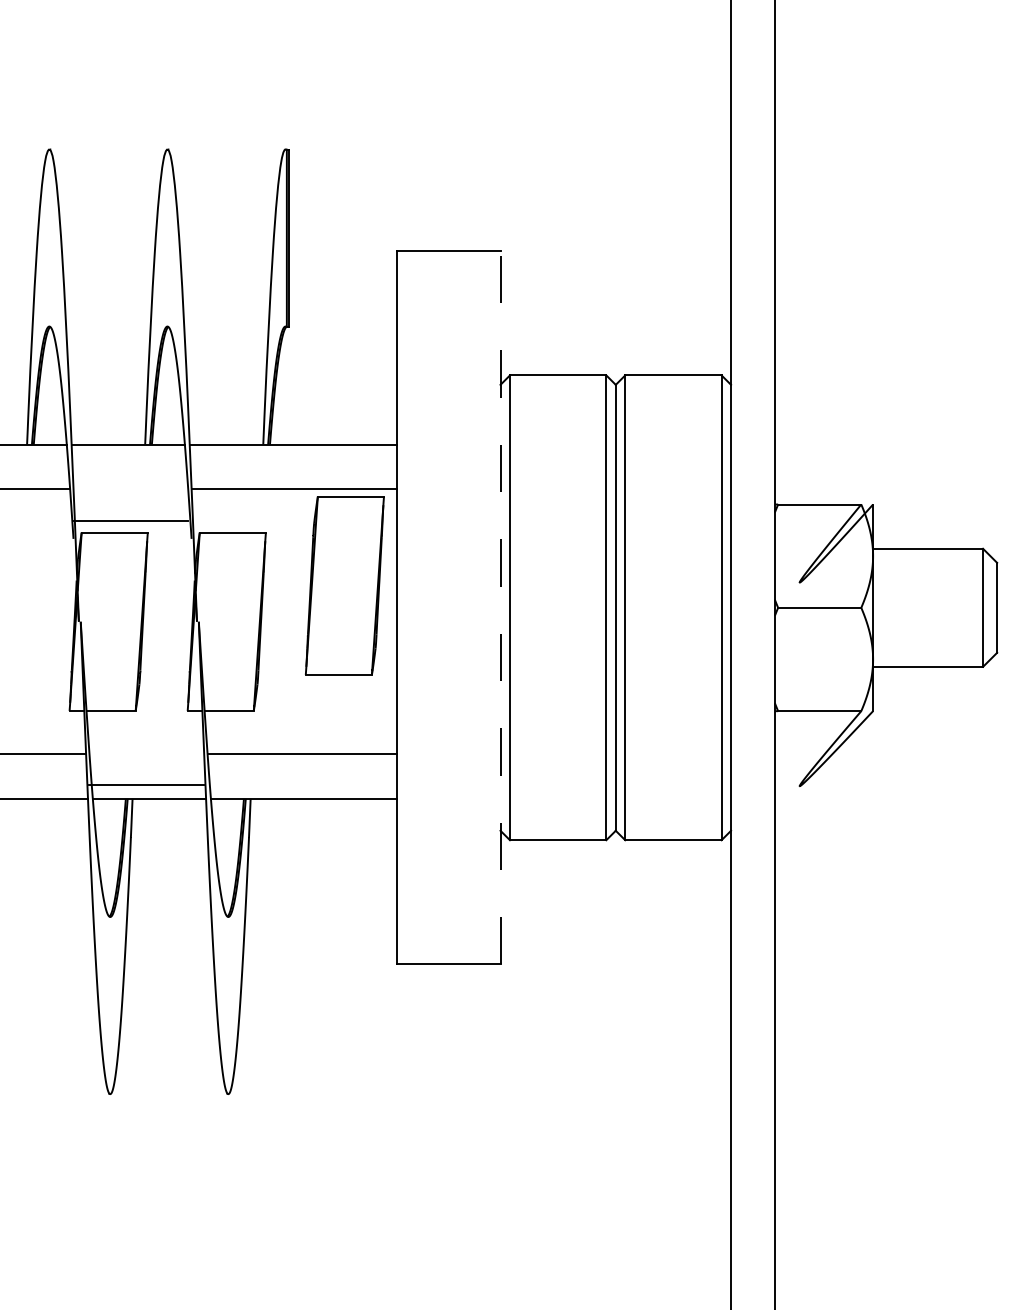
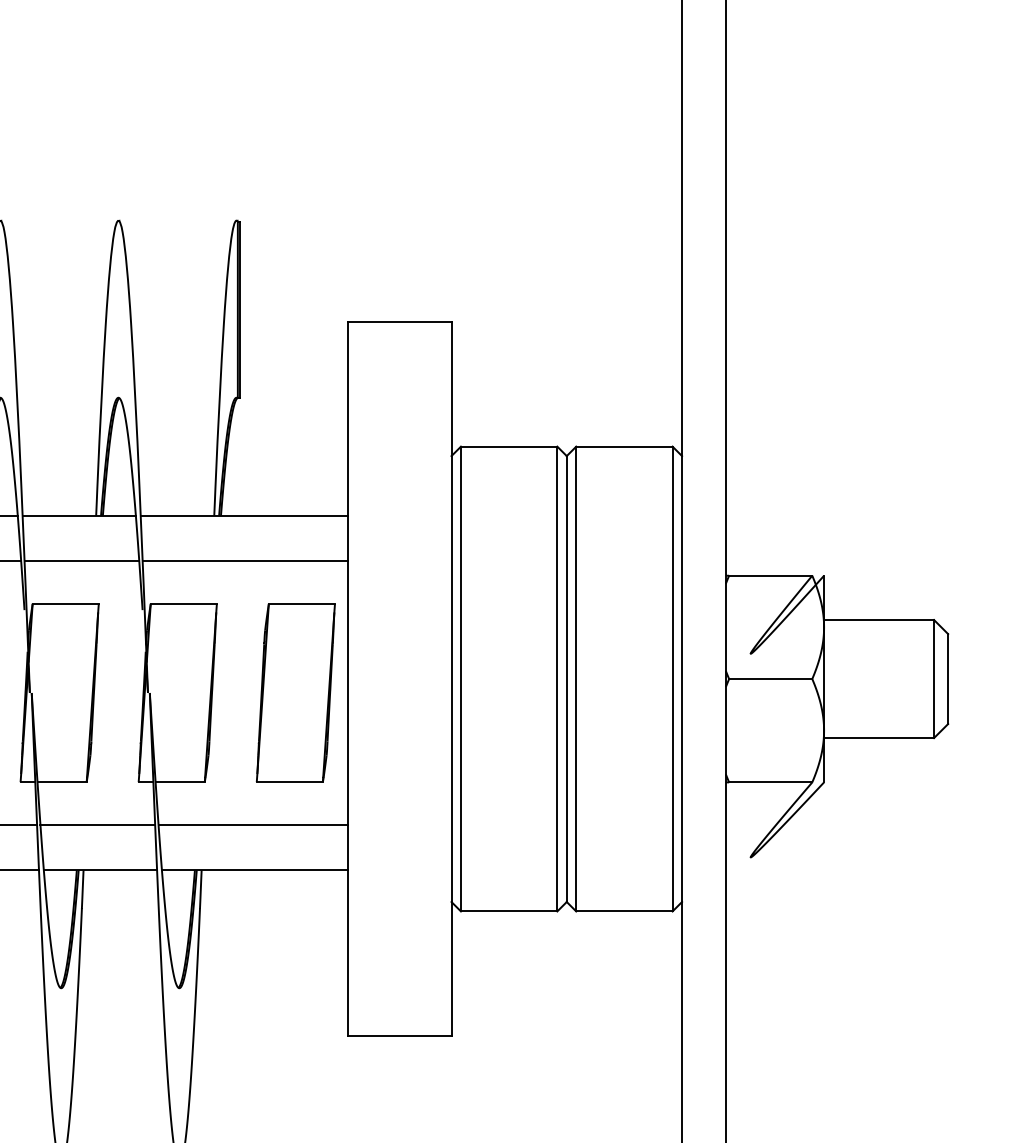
line: (130, 521) -> (81, 560), moved
part: (344, 585) -> (295, 692), moved
line: (500, 607) -> (451, 678), dashed -> solid
line: (146, 785) -> (97, 825), moved

